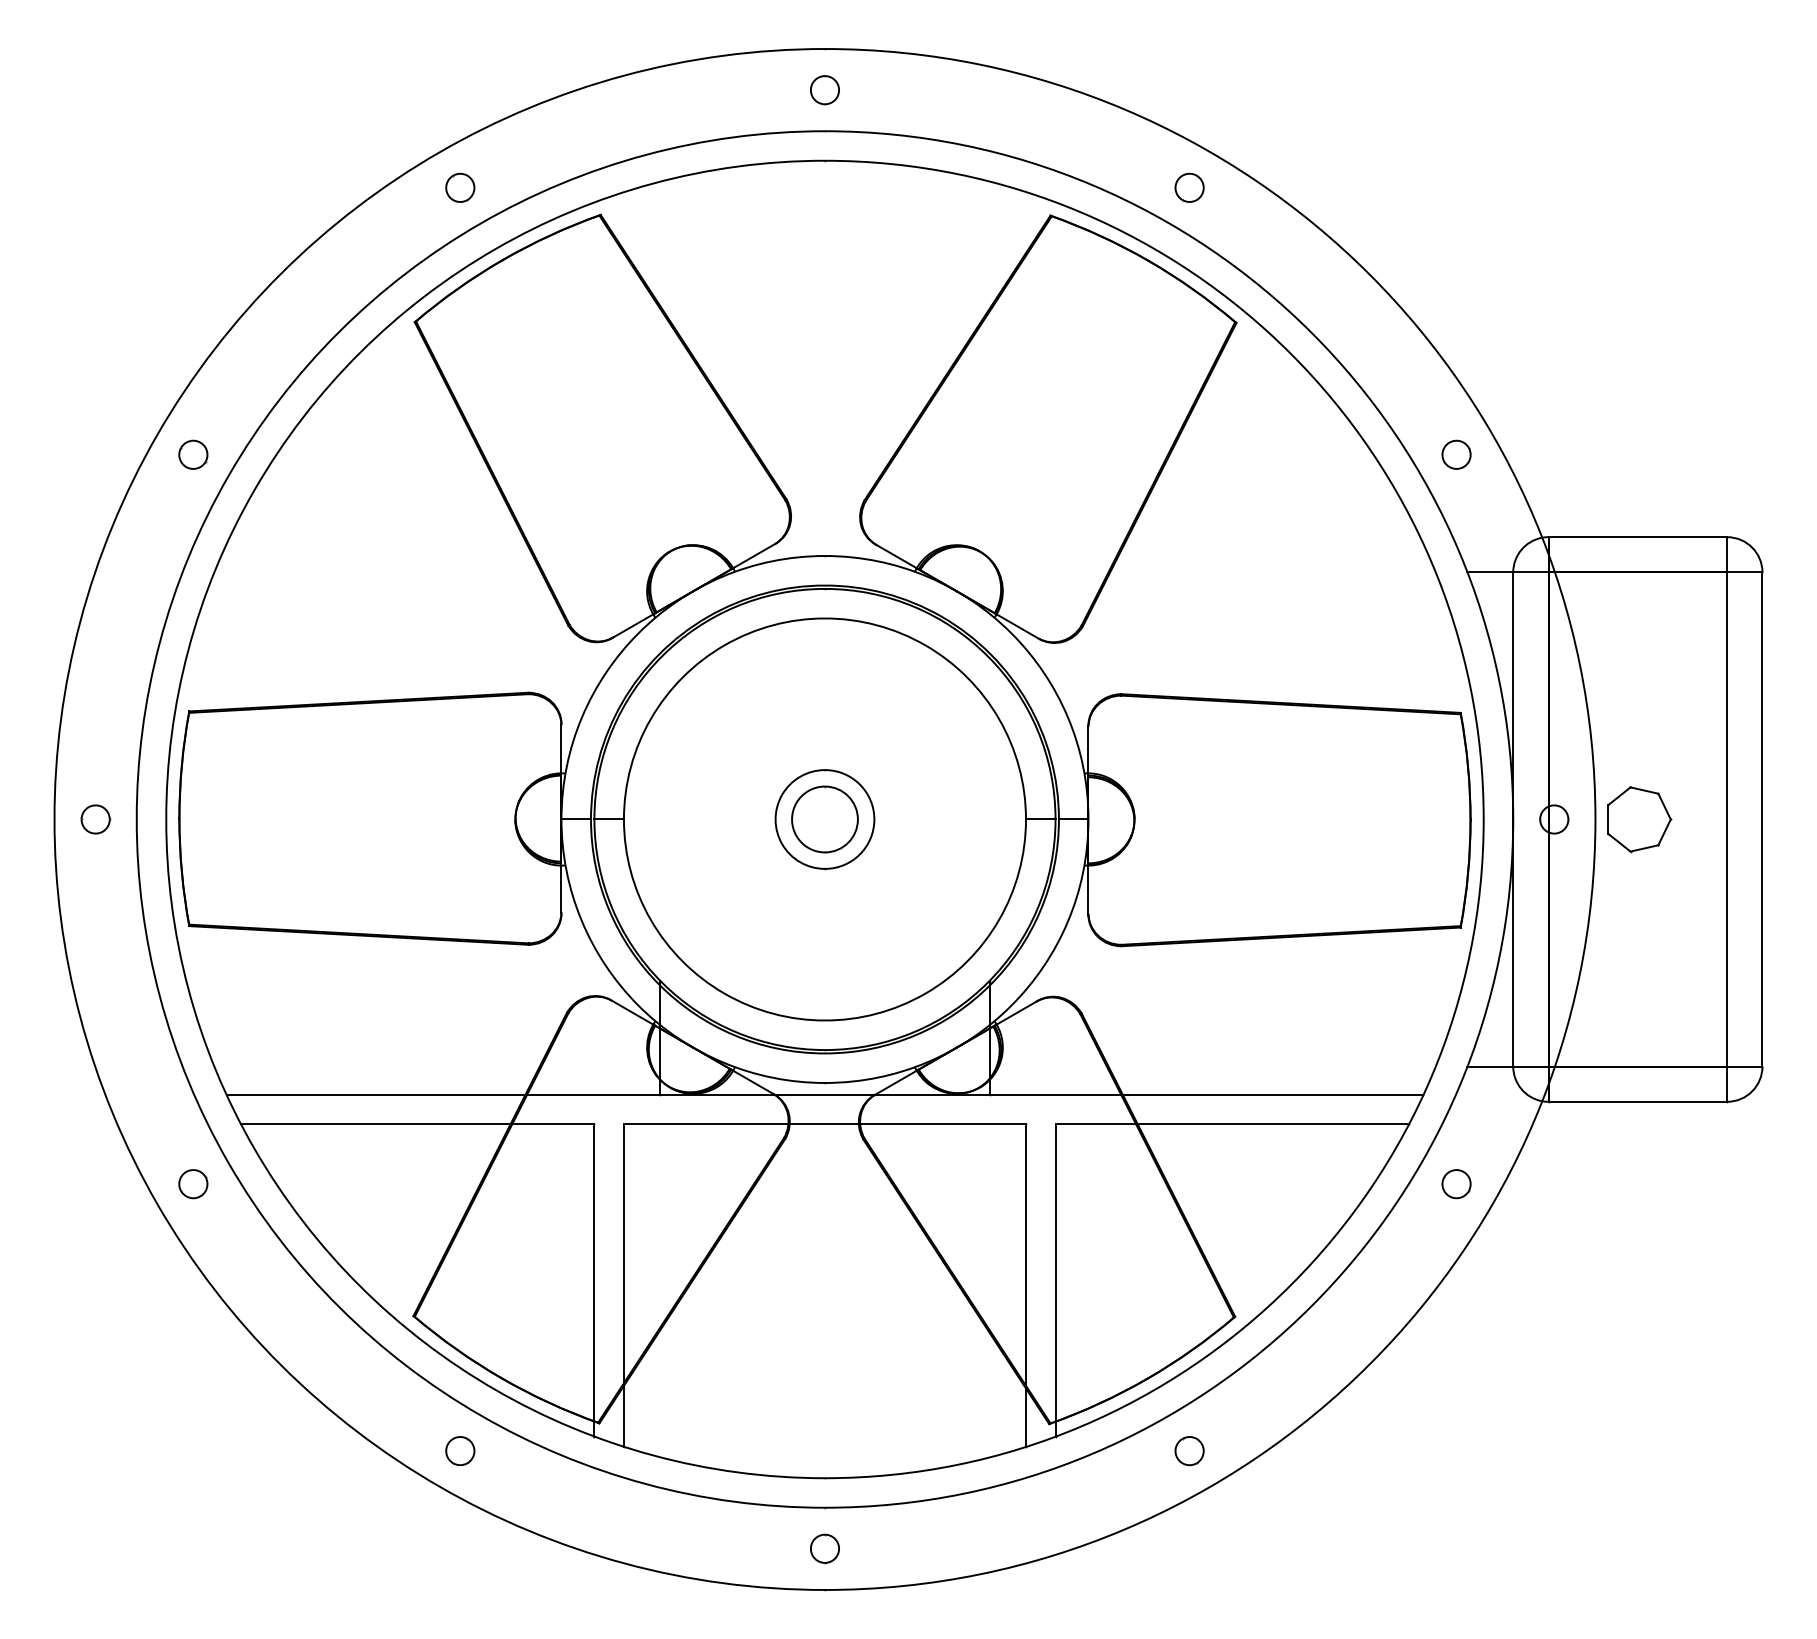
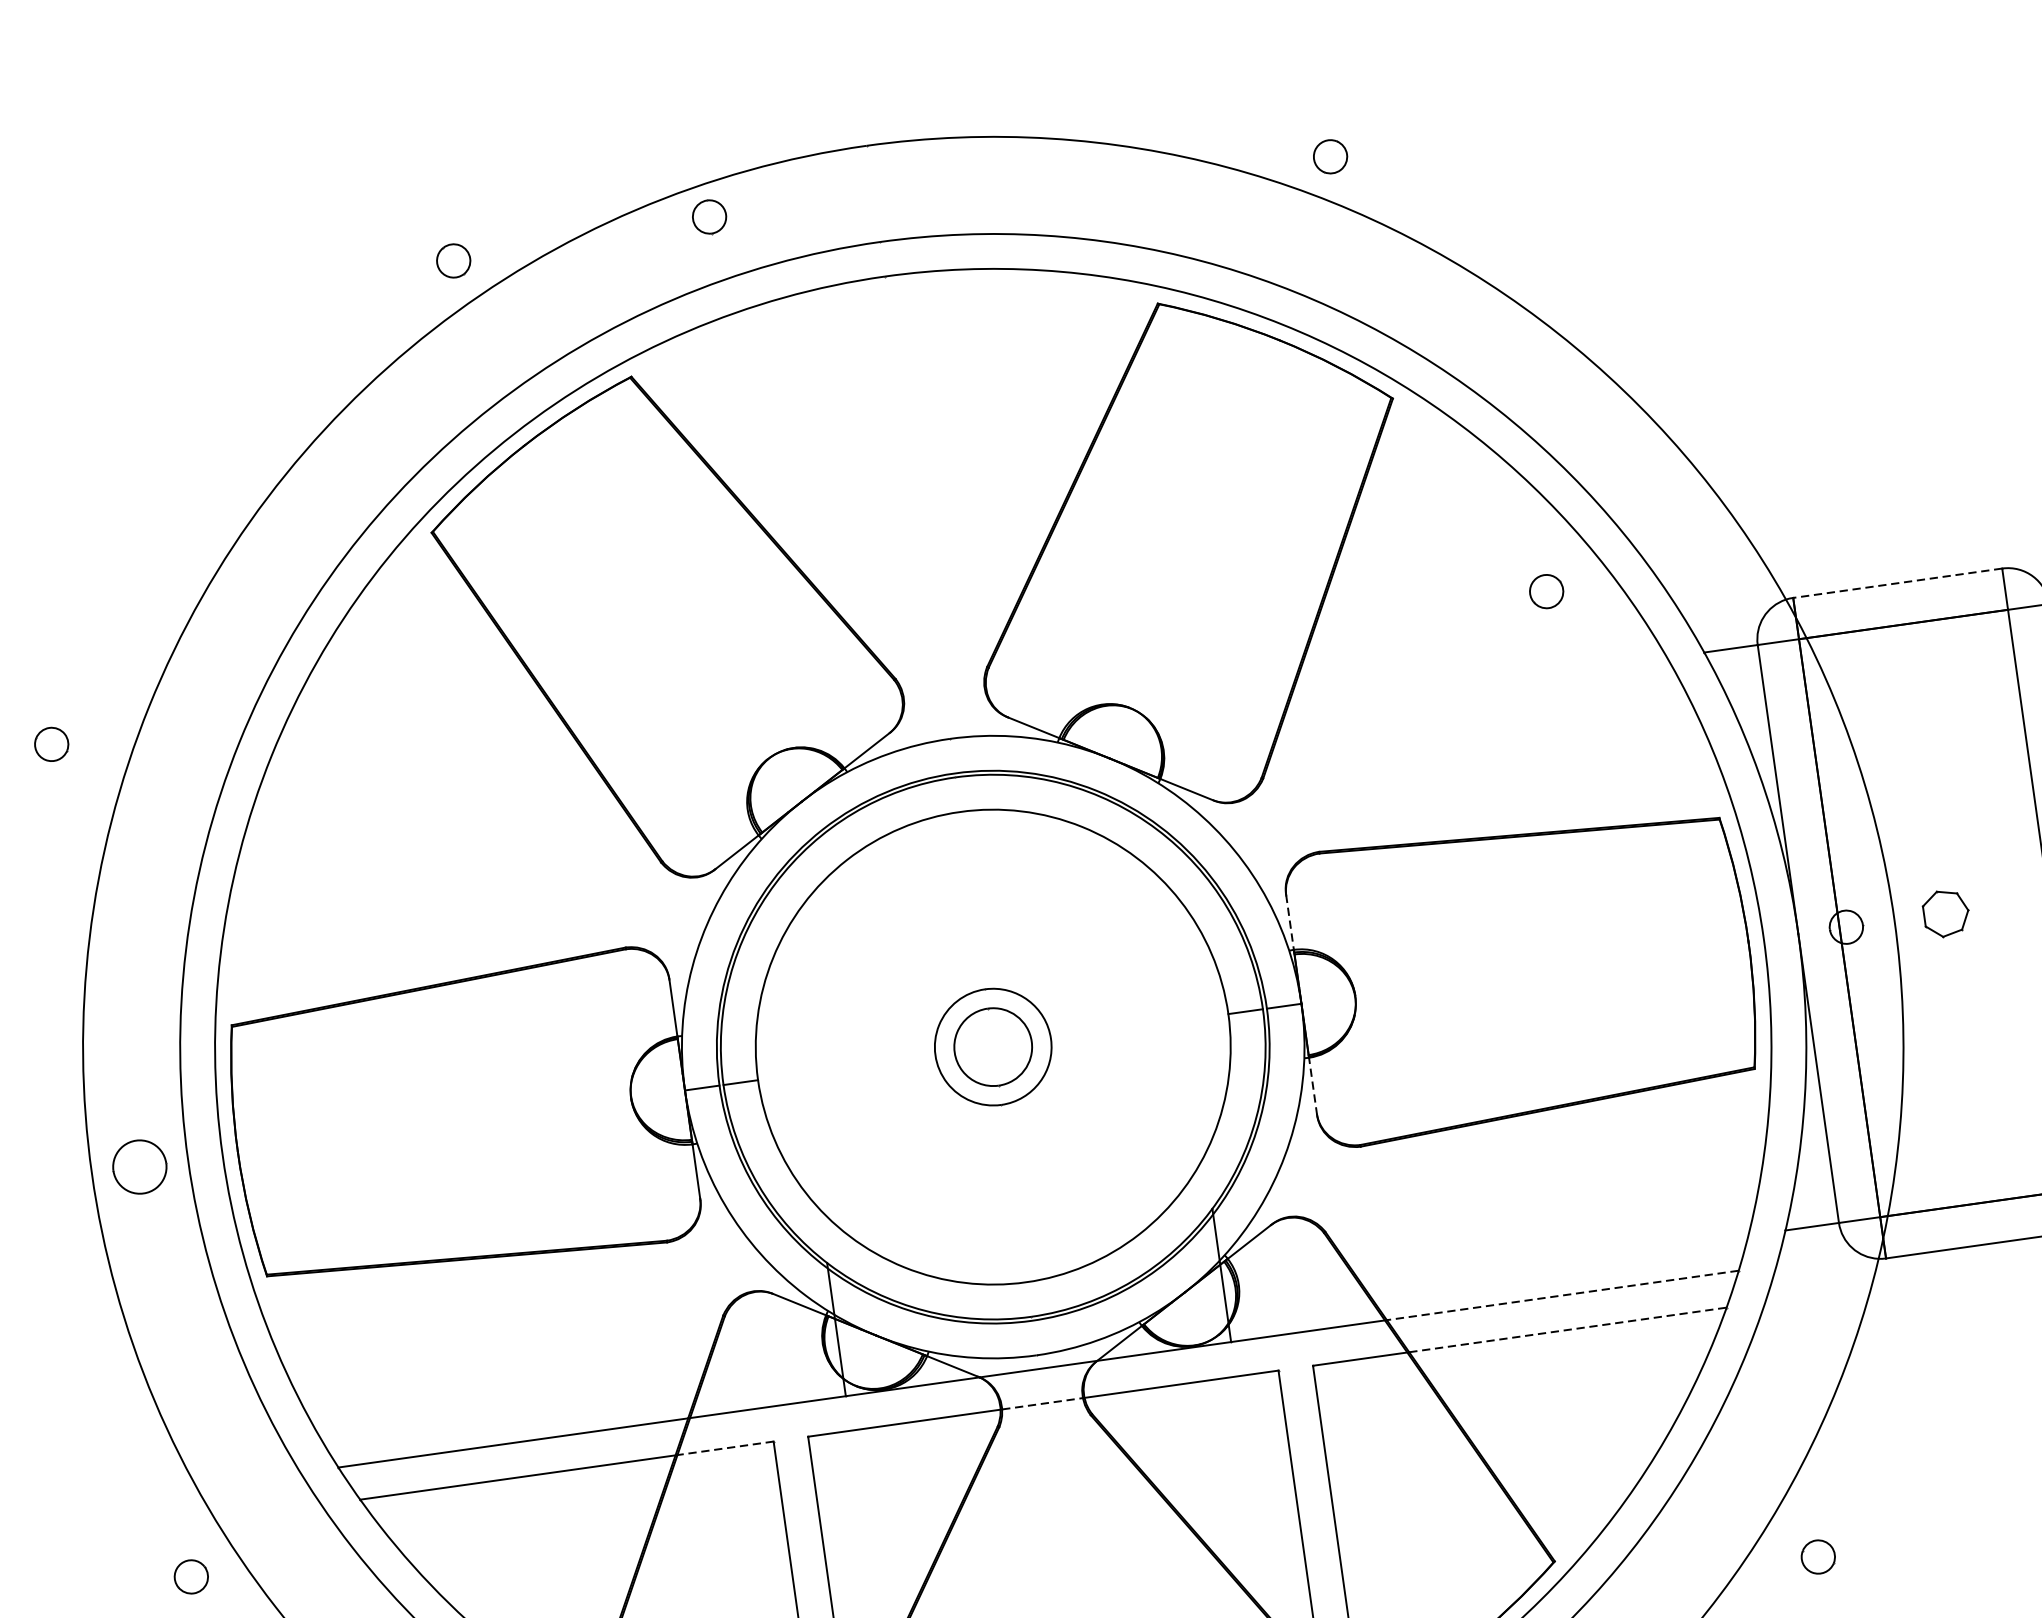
part: (824, 90) -> (709, 217), moved
part: (460, 187) -> (453, 260), moved
part: (1189, 187) -> (1330, 156), moved
part: (193, 454) -> (51, 744), moved
part: (1456, 454) -> (1546, 591), moved
line: (1637, 537) -> (1897, 583), solid -> dashed
line: (1088, 751) -> (1290, 924), solid -> dashed
part: (95, 819) -> (139, 1167), size x1.6
part: (1639, 819) -> (1946, 913), size x0.6
line: (1088, 890) -> (1313, 1086), solid -> dashed
line: (1272, 1094) -> (1561, 1295), solid -> dashed
line: (552, 1124) -> (724, 1448), solid -> dashed
line: (824, 1124) -> (1042, 1404), solid -> dashed
line: (1273, 1124) -> (1568, 1330), solid -> dashed
part: (193, 1184) -> (191, 1577), moved
part: (1456, 1184) -> (1818, 1557), moved

